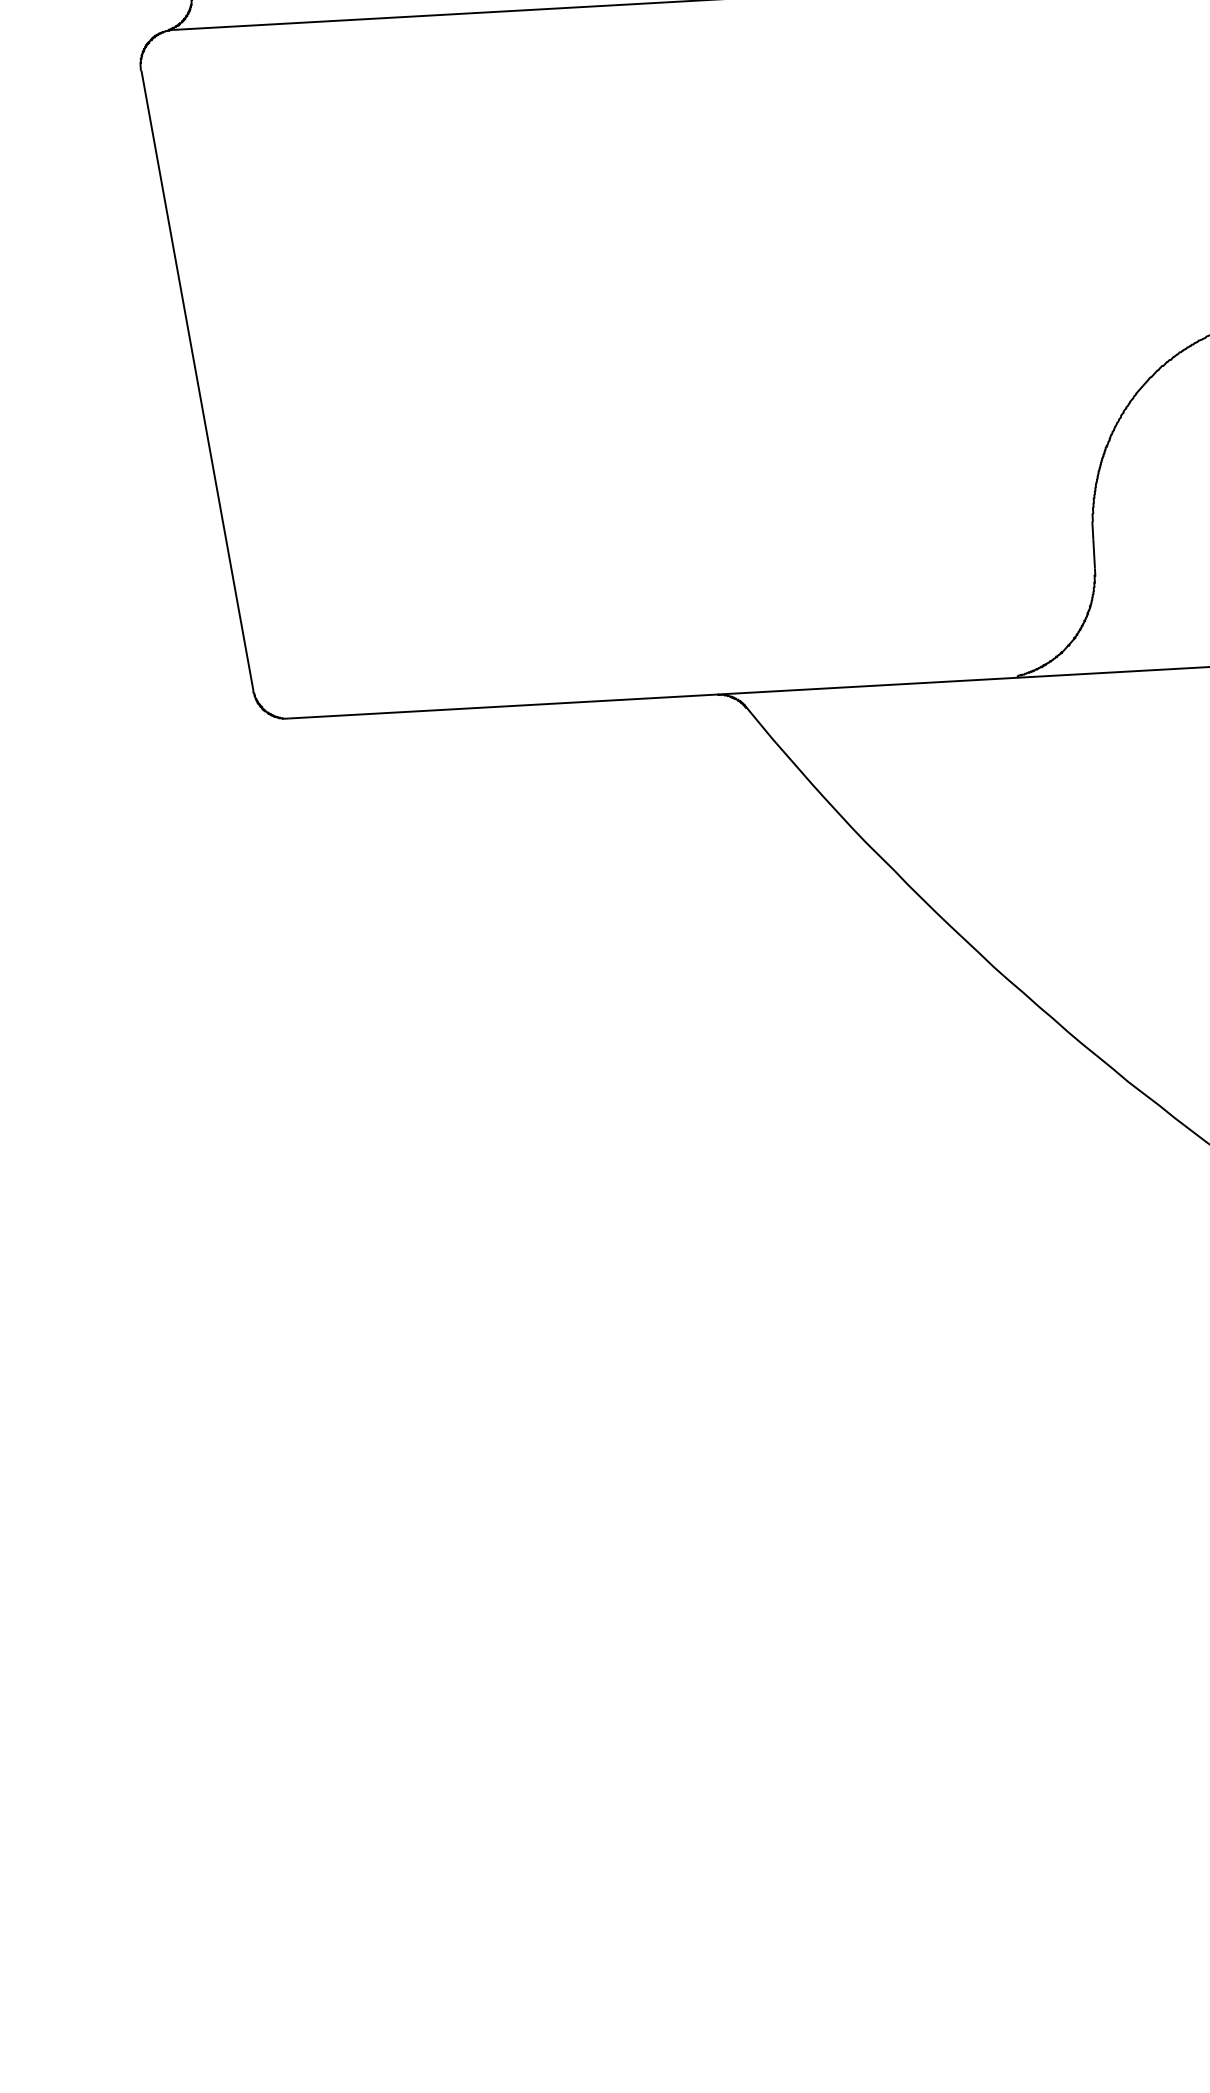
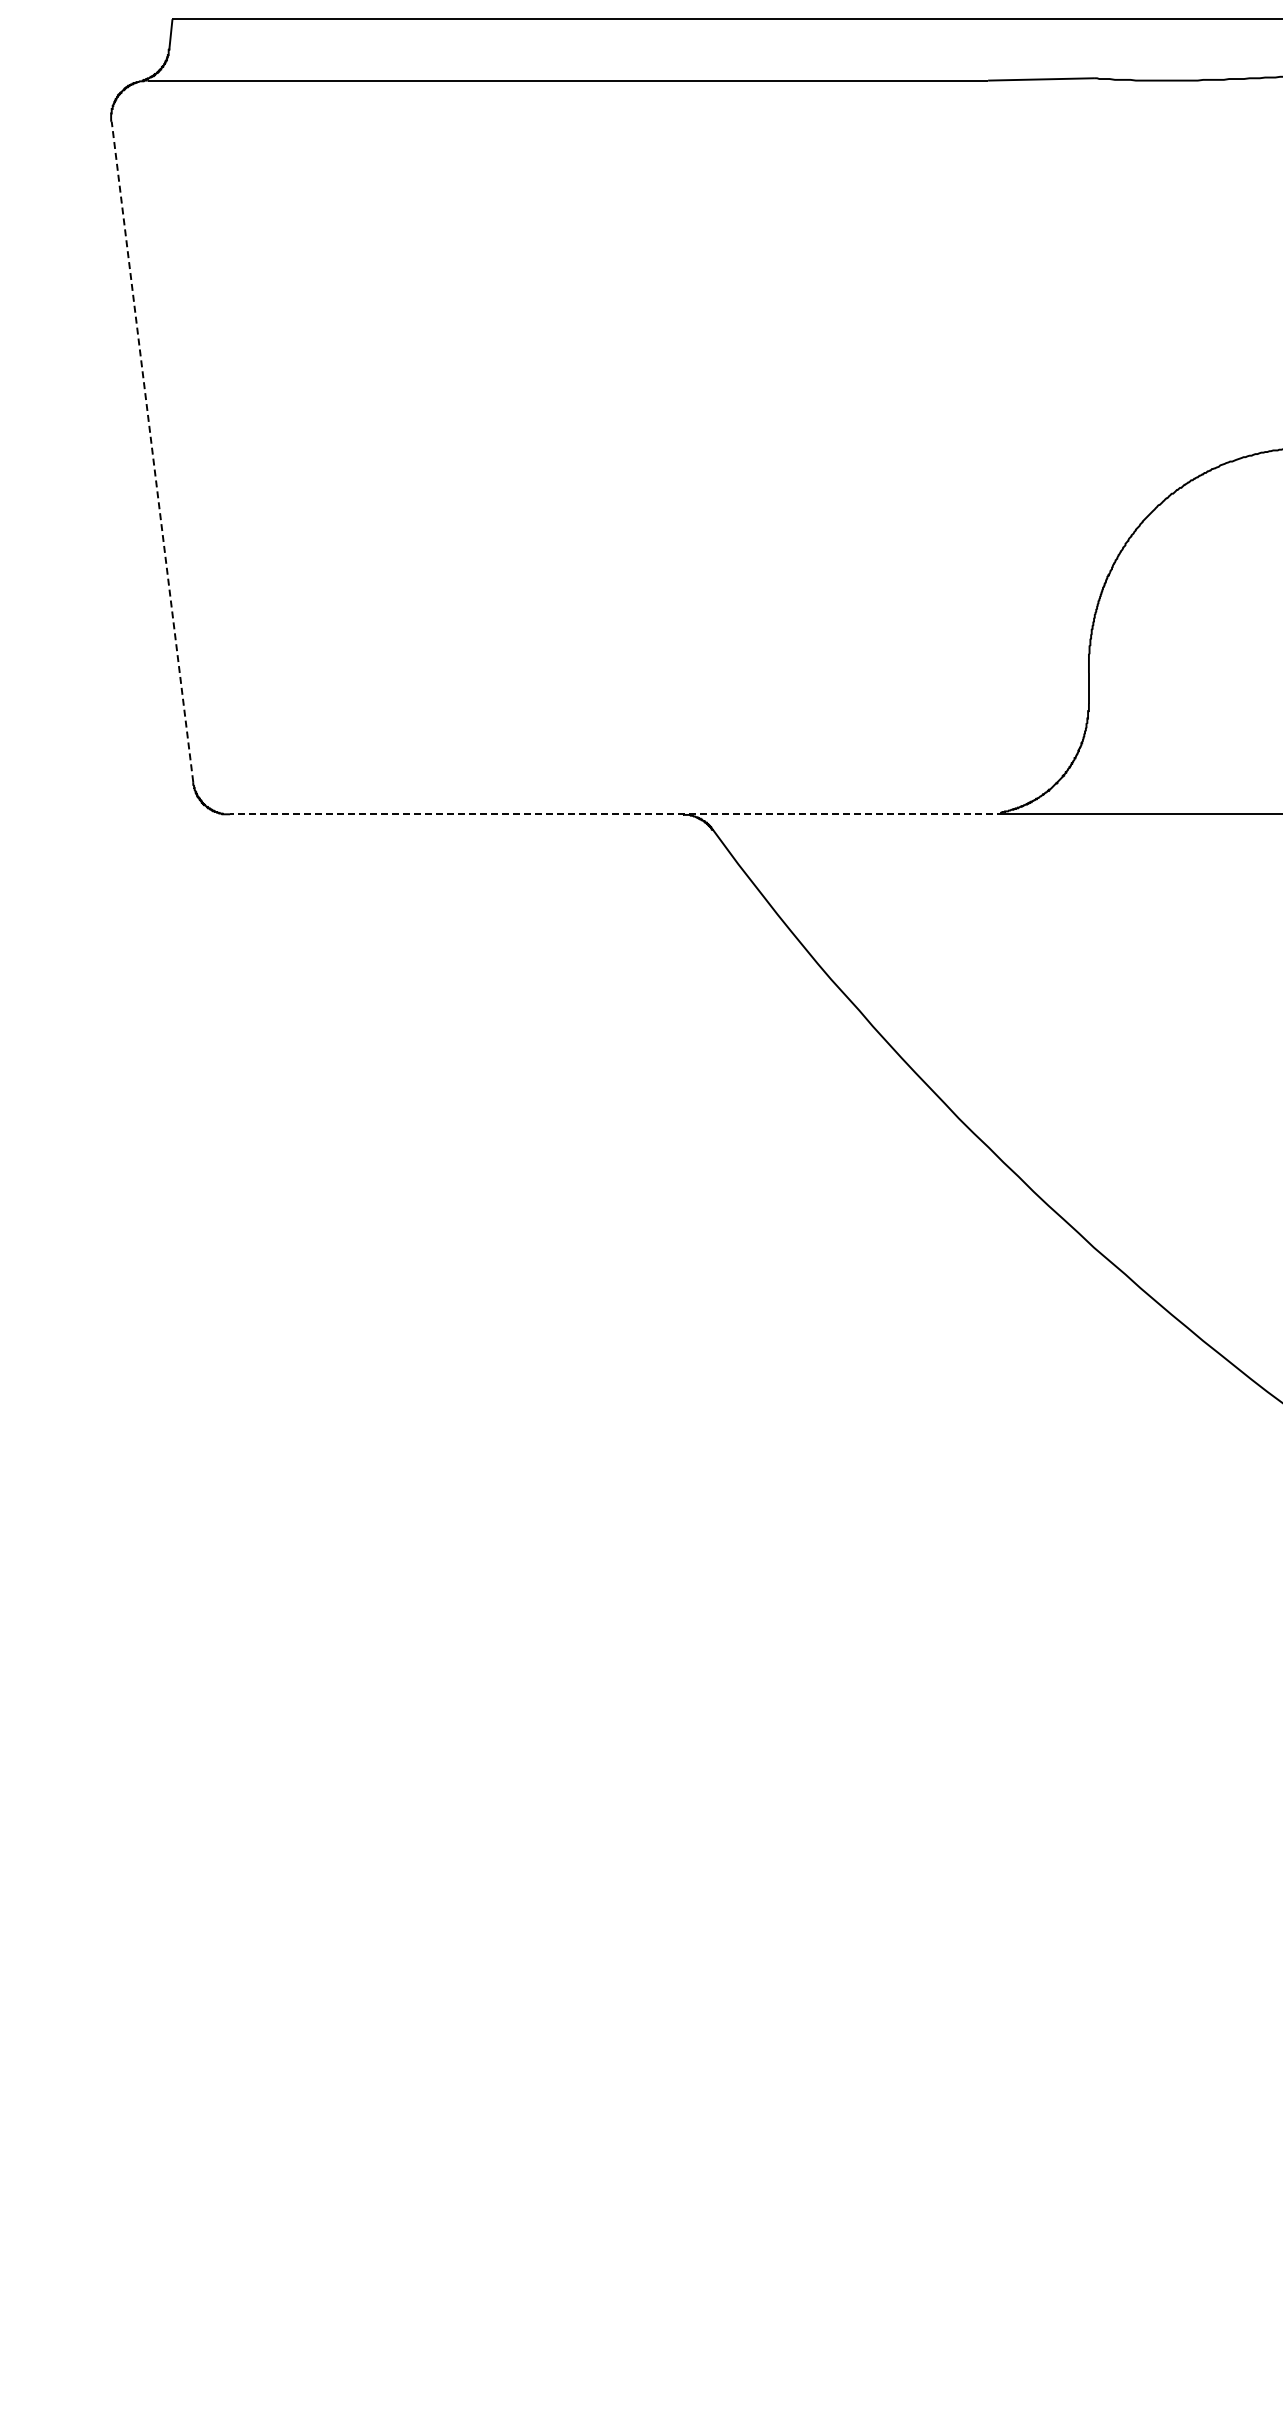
line: (197, 379) -> (152, 451), solid -> dashed
line: (654, 698) -> (616, 814), solid -> dashed

